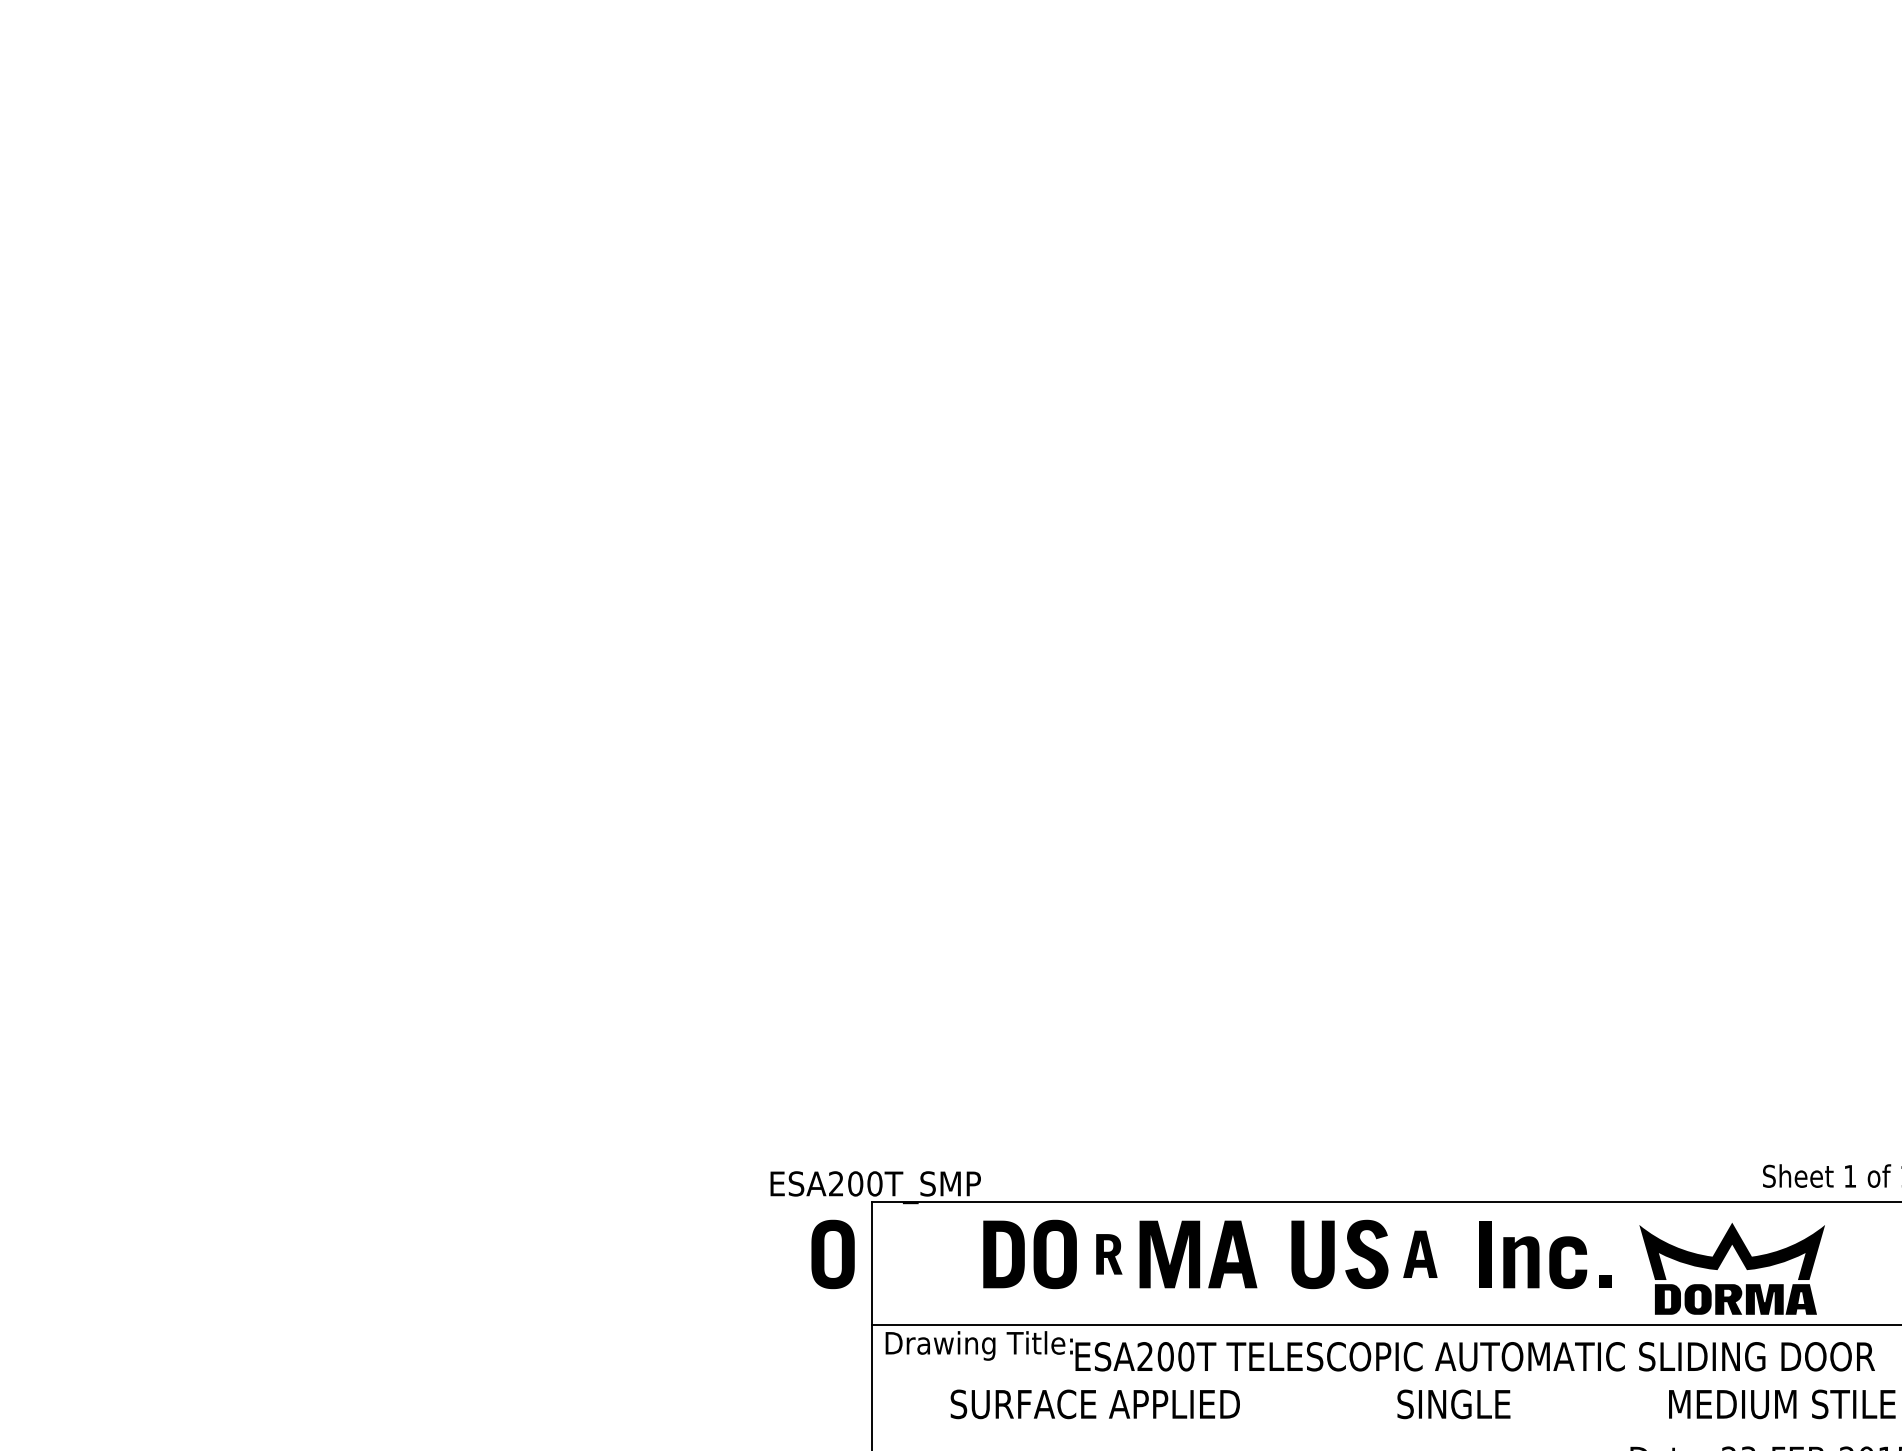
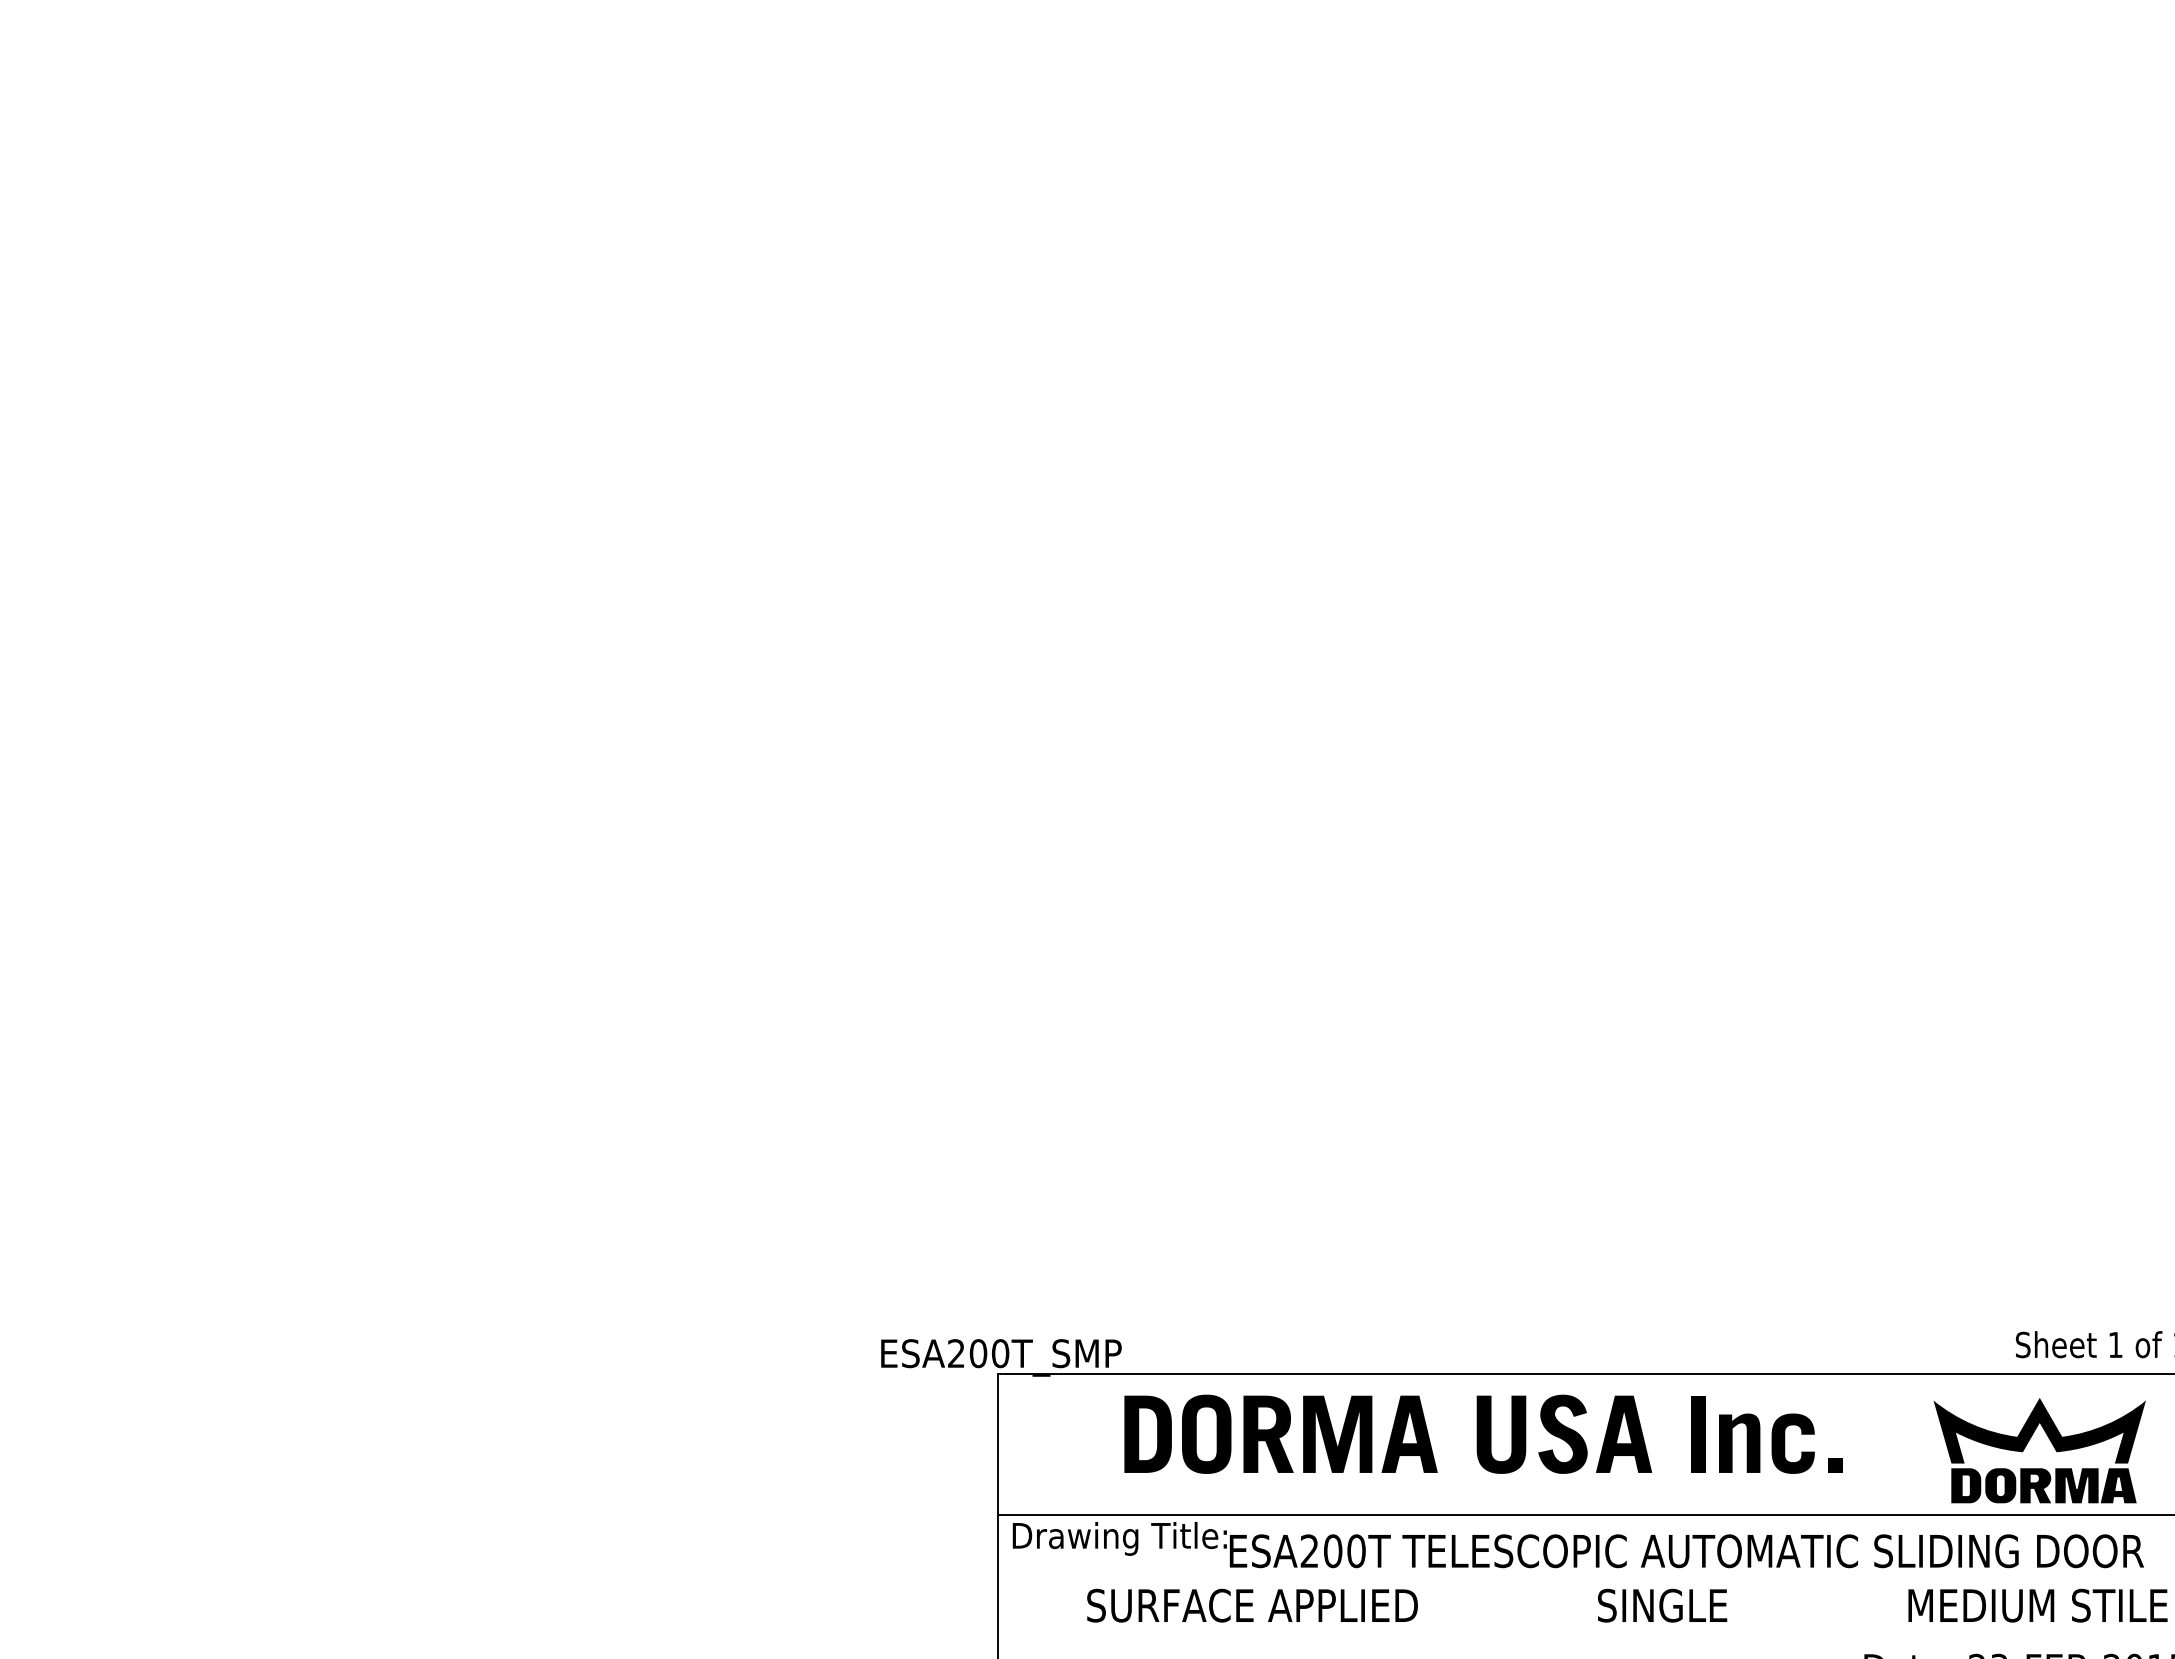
part: (832, 1253) -> (952, 1433), removed
part: (1109, 1253) -> (1268, 1433), size x1.67
part: (1420, 1253) -> (1624, 1433), size x1.43
part: (1721, 1263) -> (2027, 1444), moved

